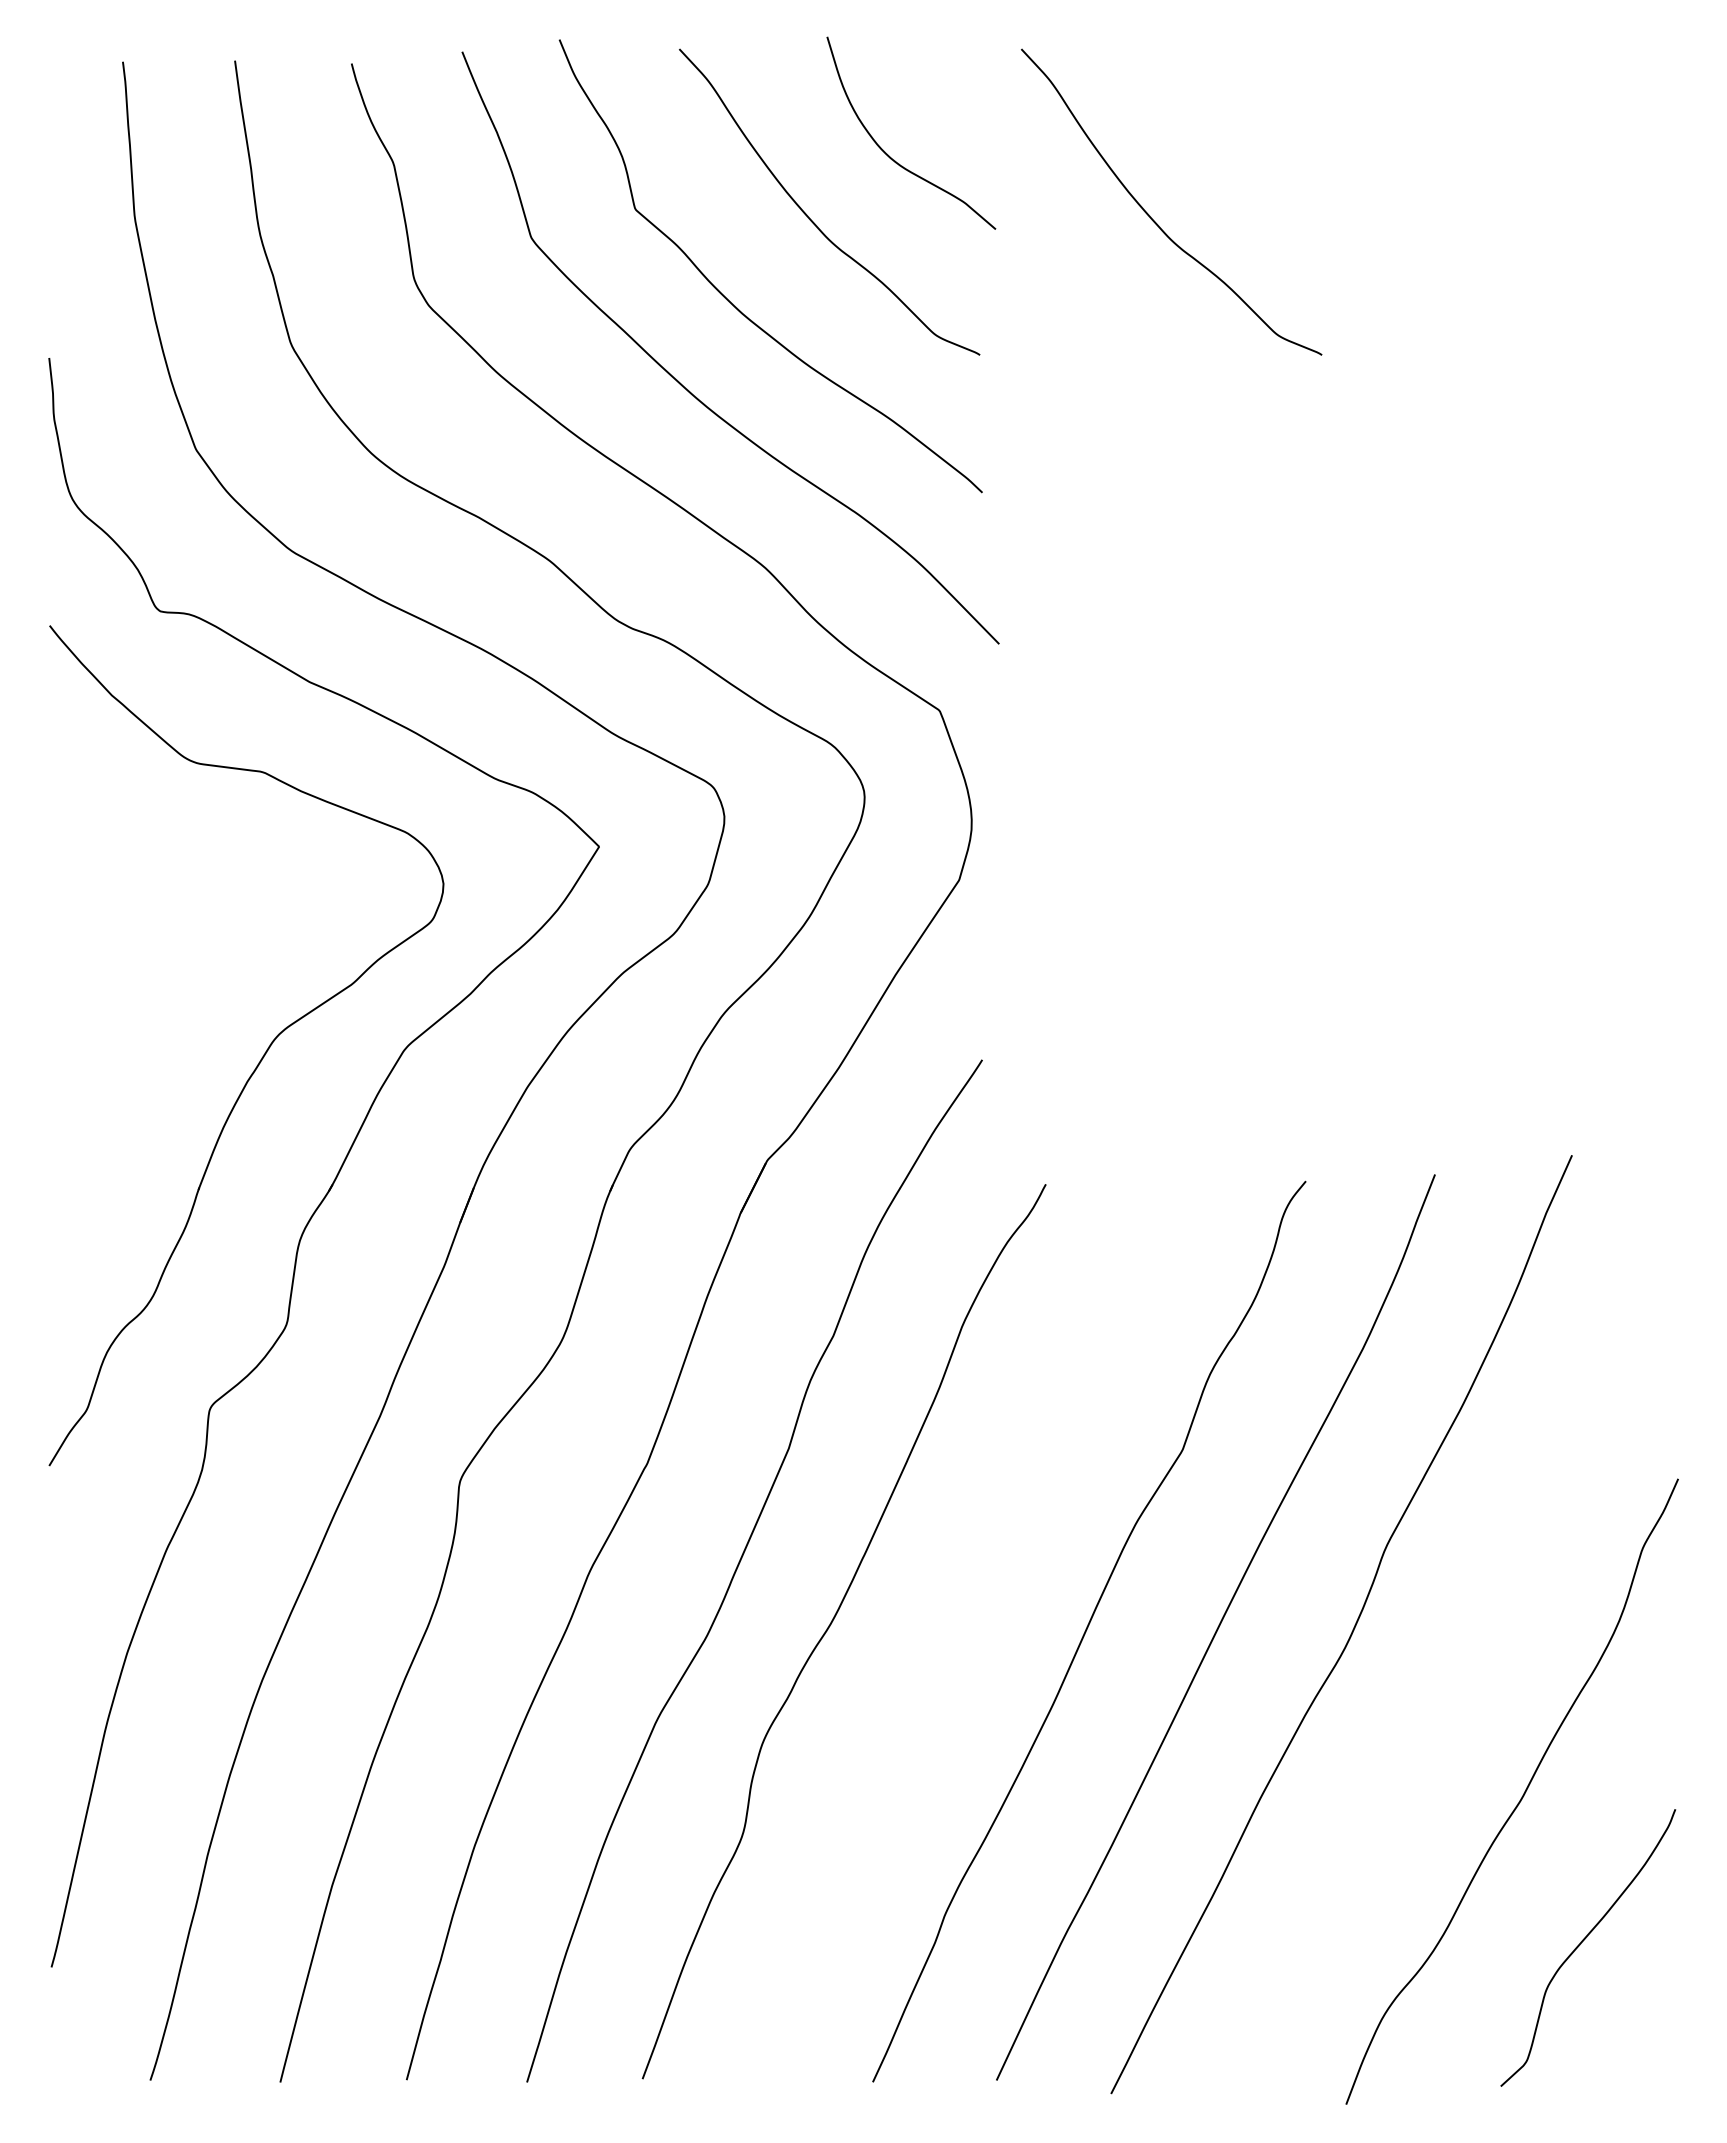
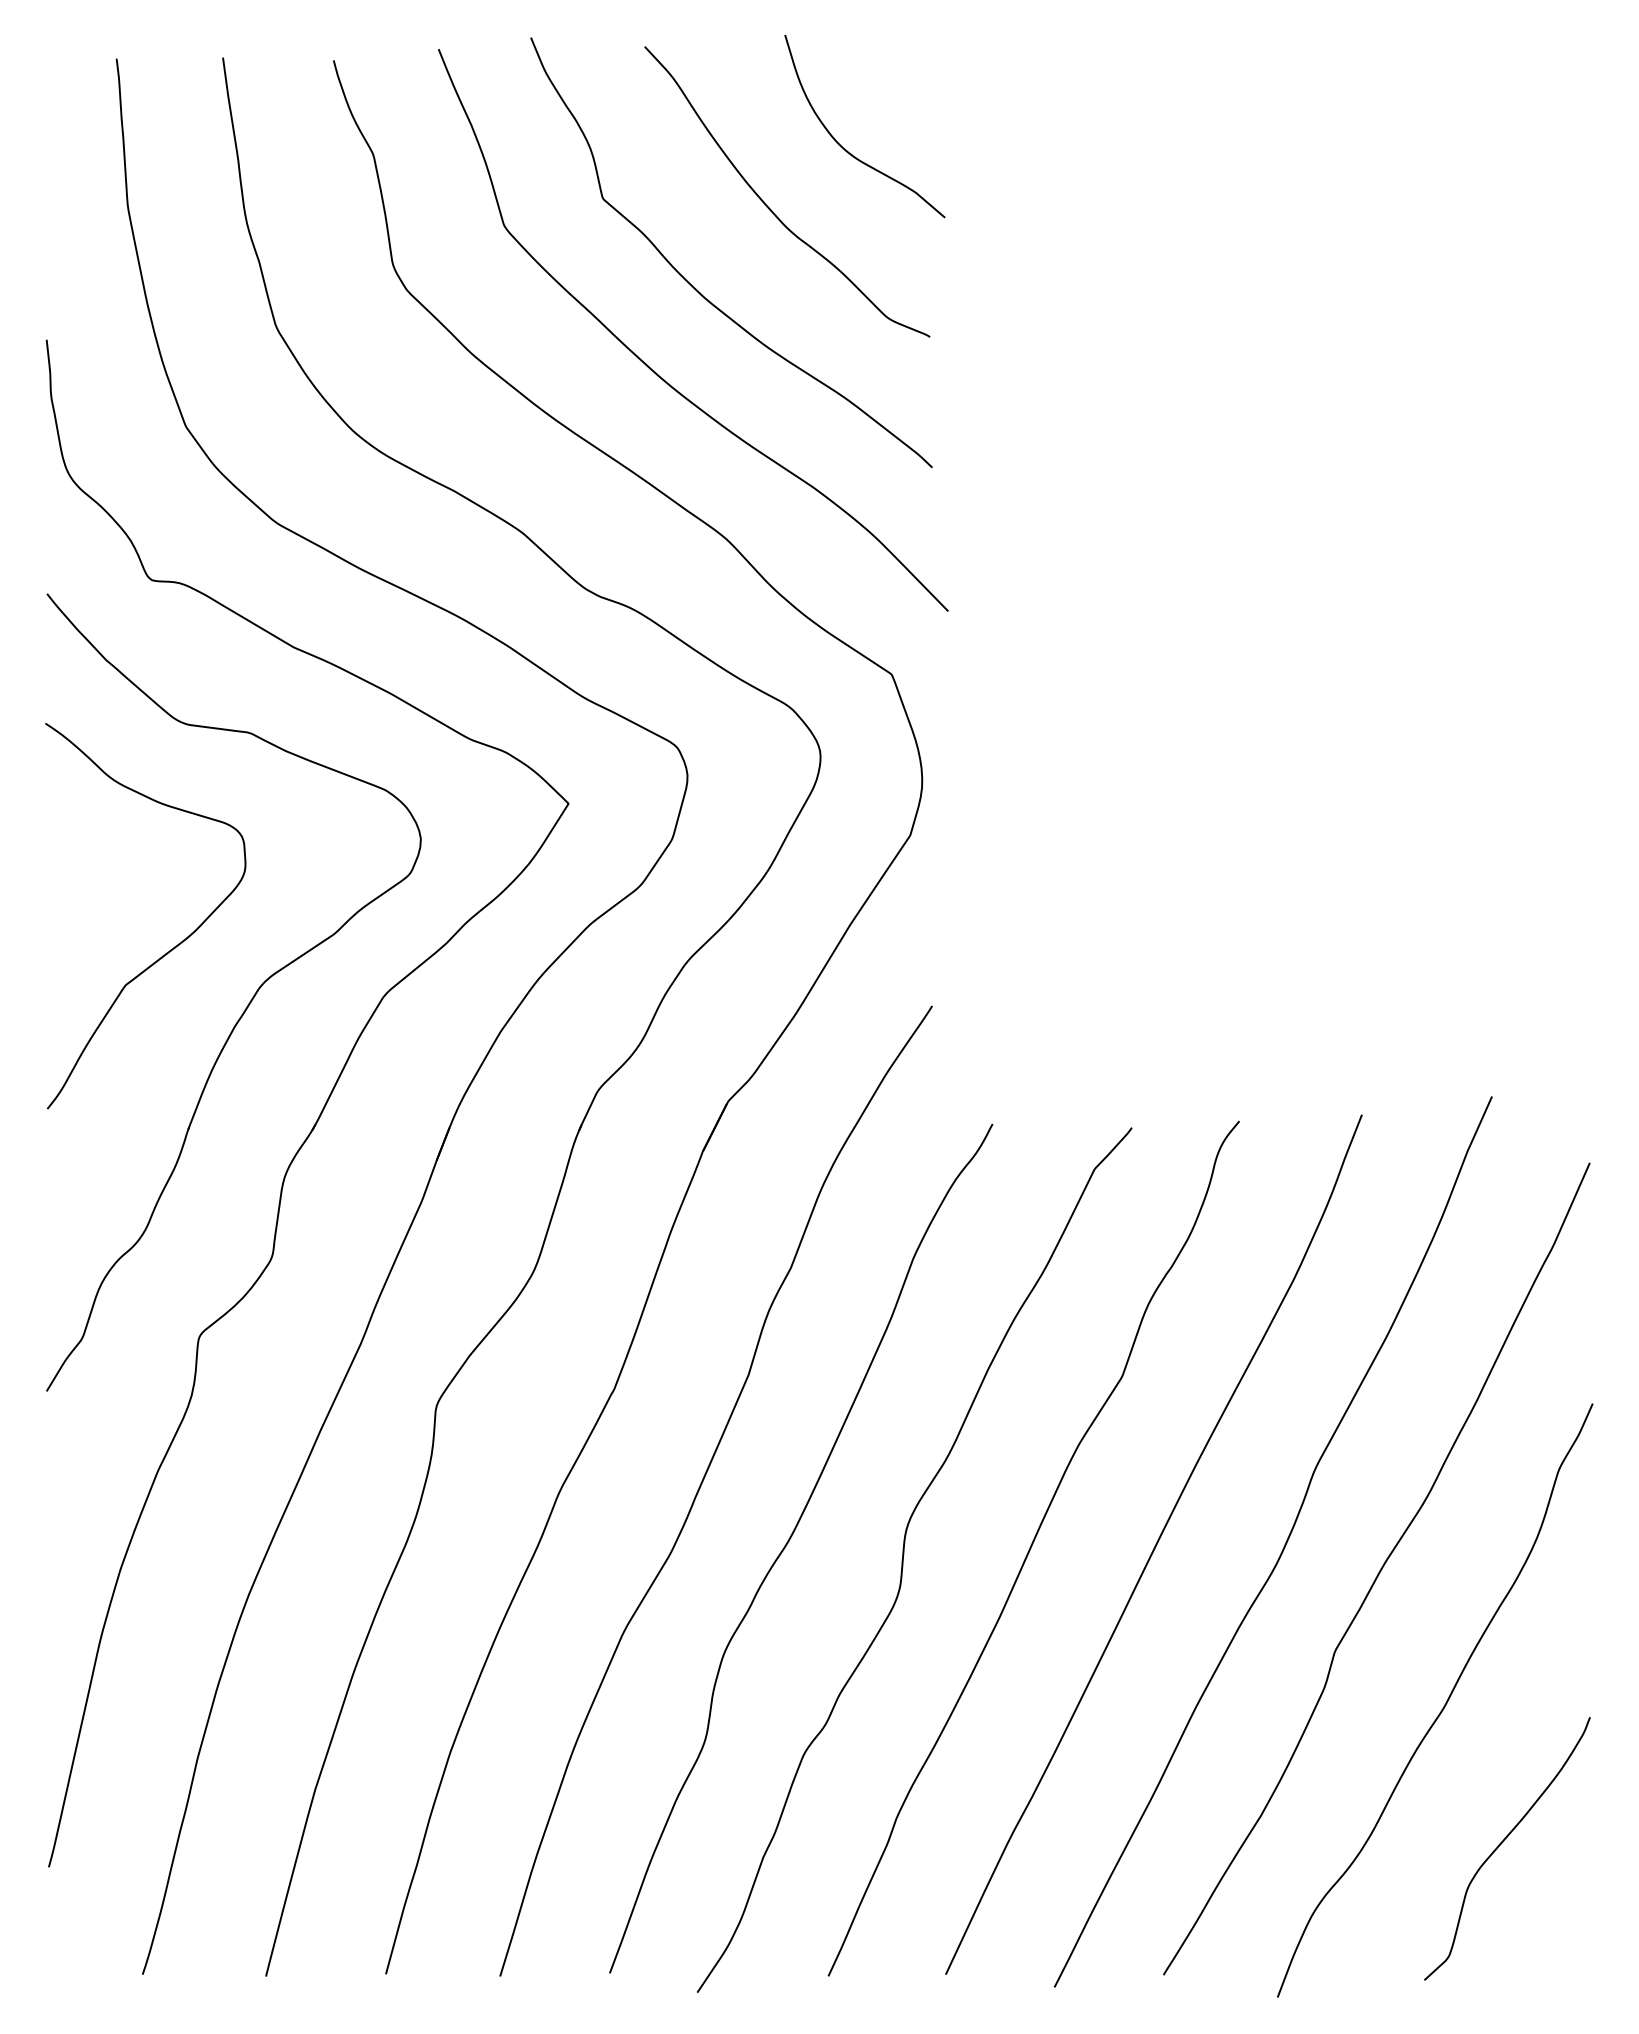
curve: (1153, 219) -> (1094, 208), removed
curve: (179, 1000) -> (170, 949), added
curve: (952, 1643) -> (903, 1559), added
curve: (1453, 1654) -> (1379, 1570), added

